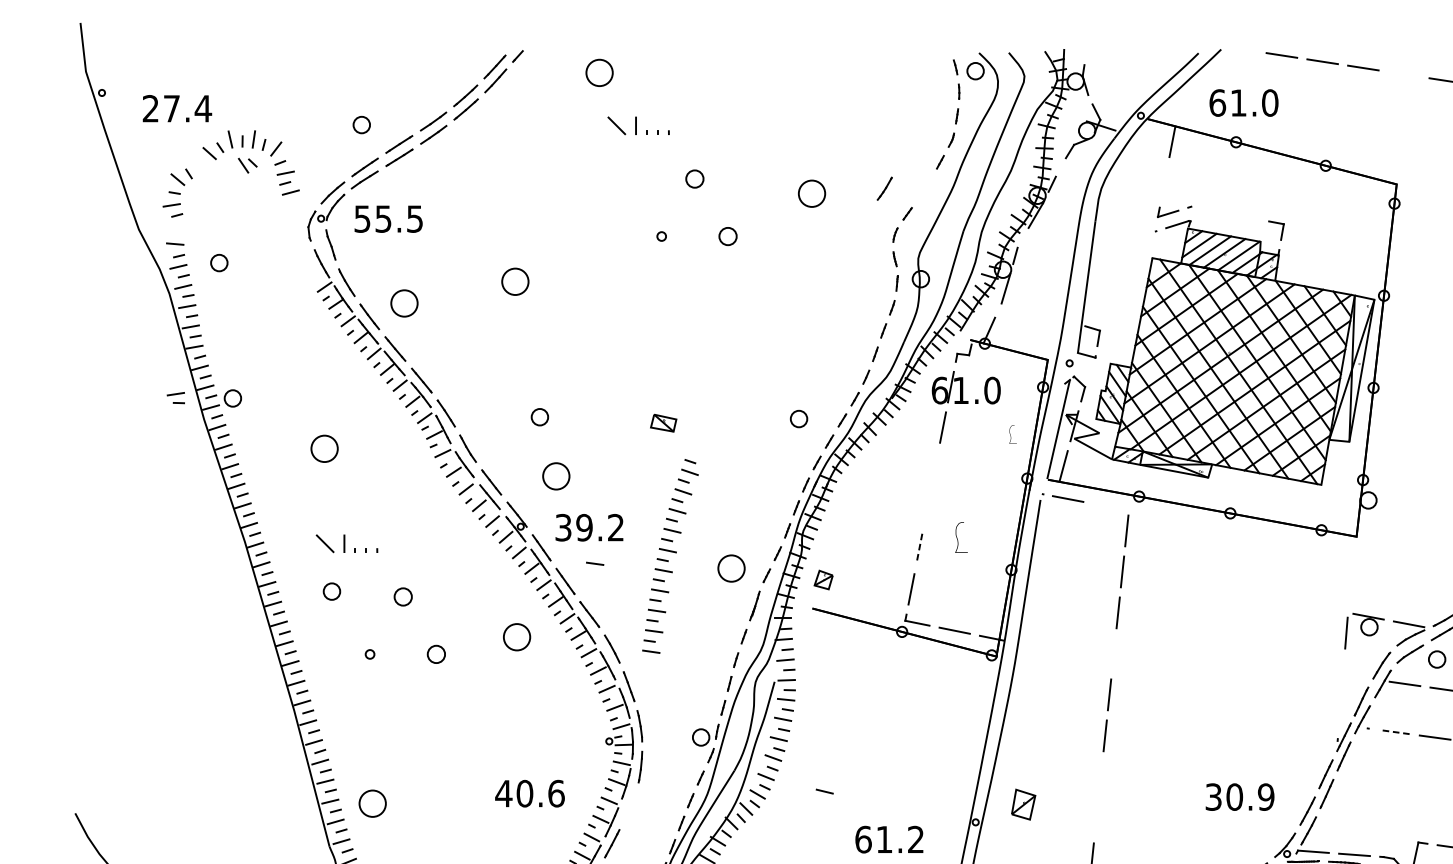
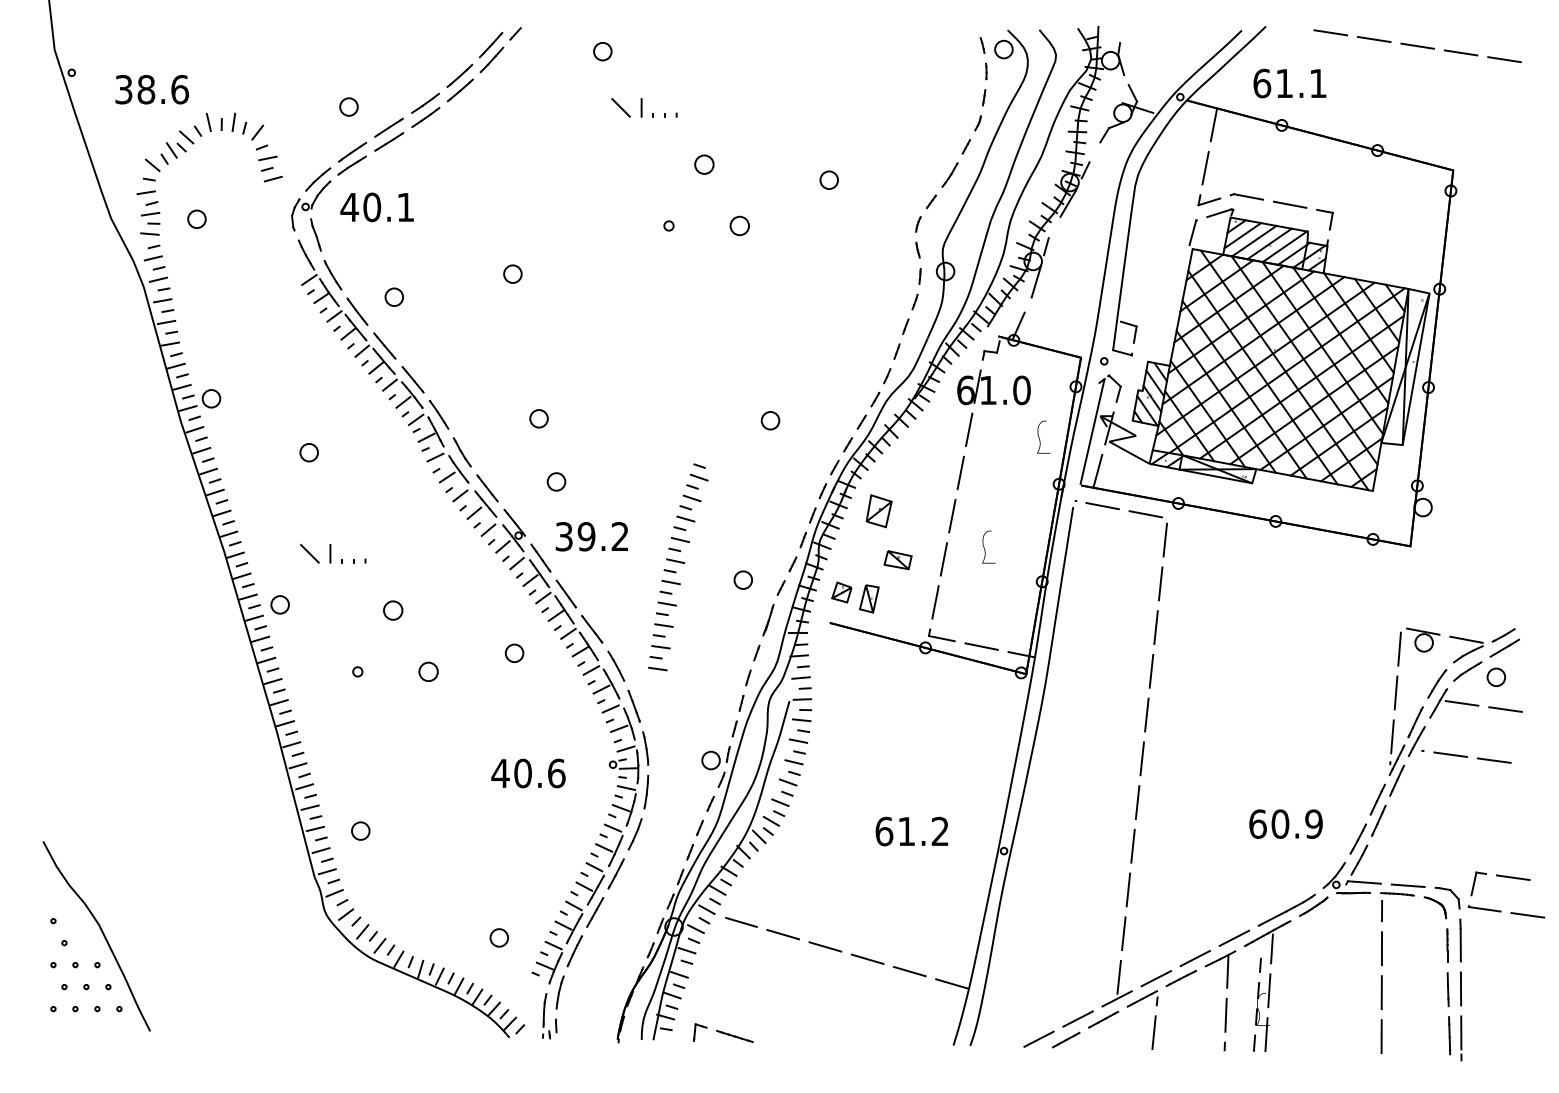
part: (599, 72) -> (602, 51), size x0.62
line: (1403, 73) -> (1460, 52), added
text: (1270, 102) -> (1318, 83), 61.0 -> 61.1
text: (177, 108) -> (152, 89), 27.4 -> 38.6
part: (247, 165) -> (176, 150), moved
line: (1164, 182) -> (1205, 168), added
line: (885, 188) -> (950, 174), moved
part: (811, 192) -> (828, 179), size x0.62
line: (1204, 208) -> (1248, 196), added
line: (1243, 216) -> (1289, 204), added
text: (387, 219) -> (376, 207), 55.5 -> 40.1
line: (1152, 242) -> (1192, 232), added
part: (218, 262) -> (196, 218), moved
part: (515, 281) -> (512, 273), size x0.62
part: (403, 302) -> (393, 296), size x0.62
part: (175, 398) -> (150, 218), moved
part: (799, 418) -> (770, 420), moved
part: (663, 423) -> (897, 560), moved
part: (1012, 433) -> (1043, 436), size x1.67
part: (323, 448) -> (308, 452), size x0.62
line: (934, 467) -> (960, 472), added
part: (556, 475) -> (556, 481), size x0.62
line: (1108, 506) -> (1145, 514), added
line: (927, 507) -> (952, 515), added
line: (918, 549) -> (943, 559), dashed -> solid
line: (594, 564) -> (597, 575), removed
part: (730, 567) -> (742, 579), size x0.62
part: (849, 585) -> (869, 598), added
part: (331, 591) -> (279, 604), moved
part: (516, 636) -> (514, 652), size x0.62
line: (1113, 653) -> (1151, 670), added
line: (1342, 673) -> (1395, 692), added
line: (1339, 714) -> (1392, 736), added
line: (1394, 731) -> (1450, 754), dashed -> solid
line: (1100, 776) -> (1137, 802), added
line: (824, 791) -> (842, 818), removed
text: (530, 793) -> (528, 773), moved
text: (1213, 796) -> (1257, 823), 30.9 -> 60.9
part: (372, 803) -> (360, 830), size x0.62
part: (1023, 804) -> (878, 511), moved
line: (629, 806) -> (634, 834), added
line: (1096, 817) -> (1132, 845), added
text: (888, 839) -> (911, 831), moved

